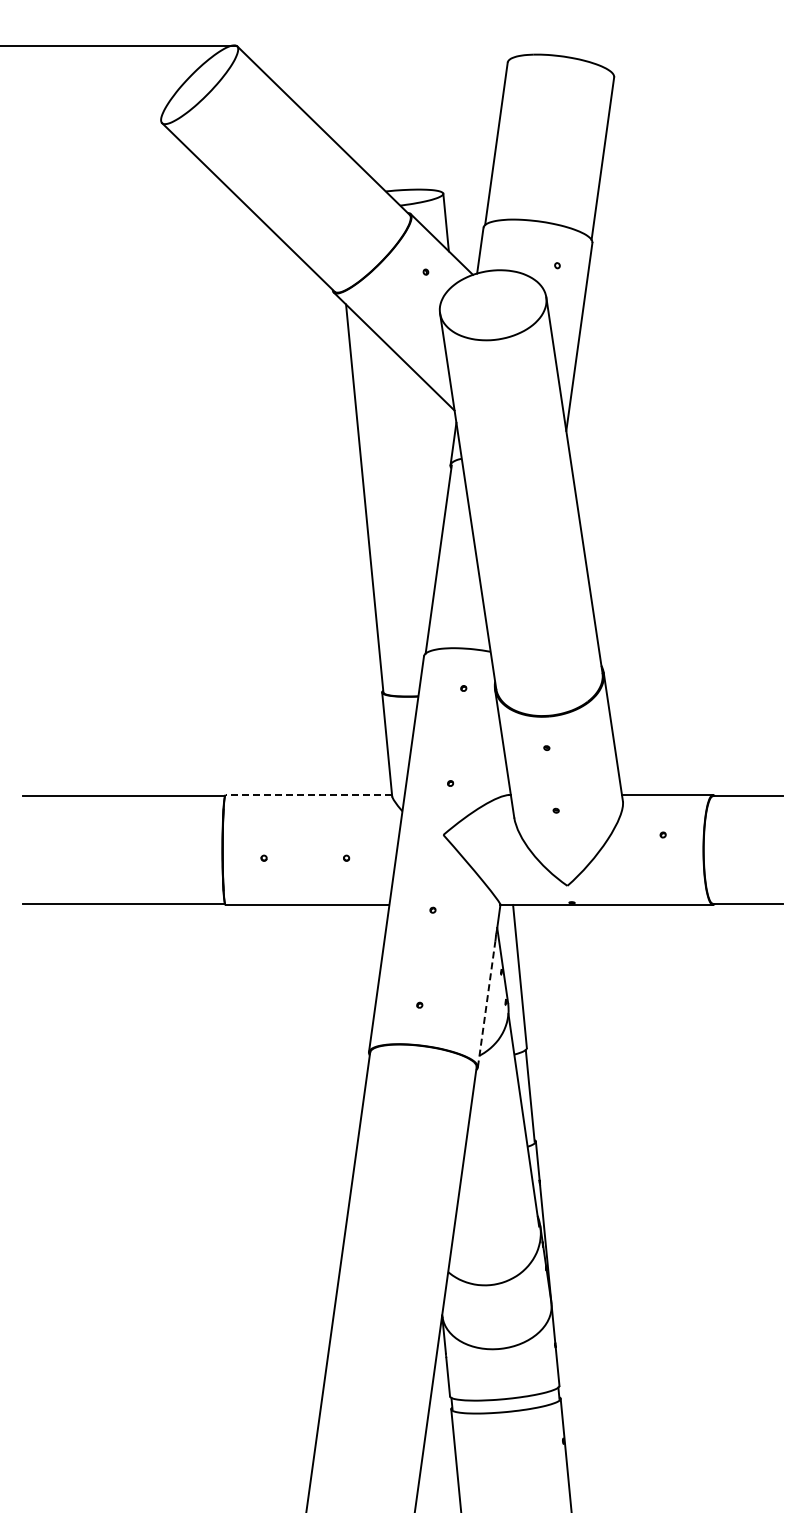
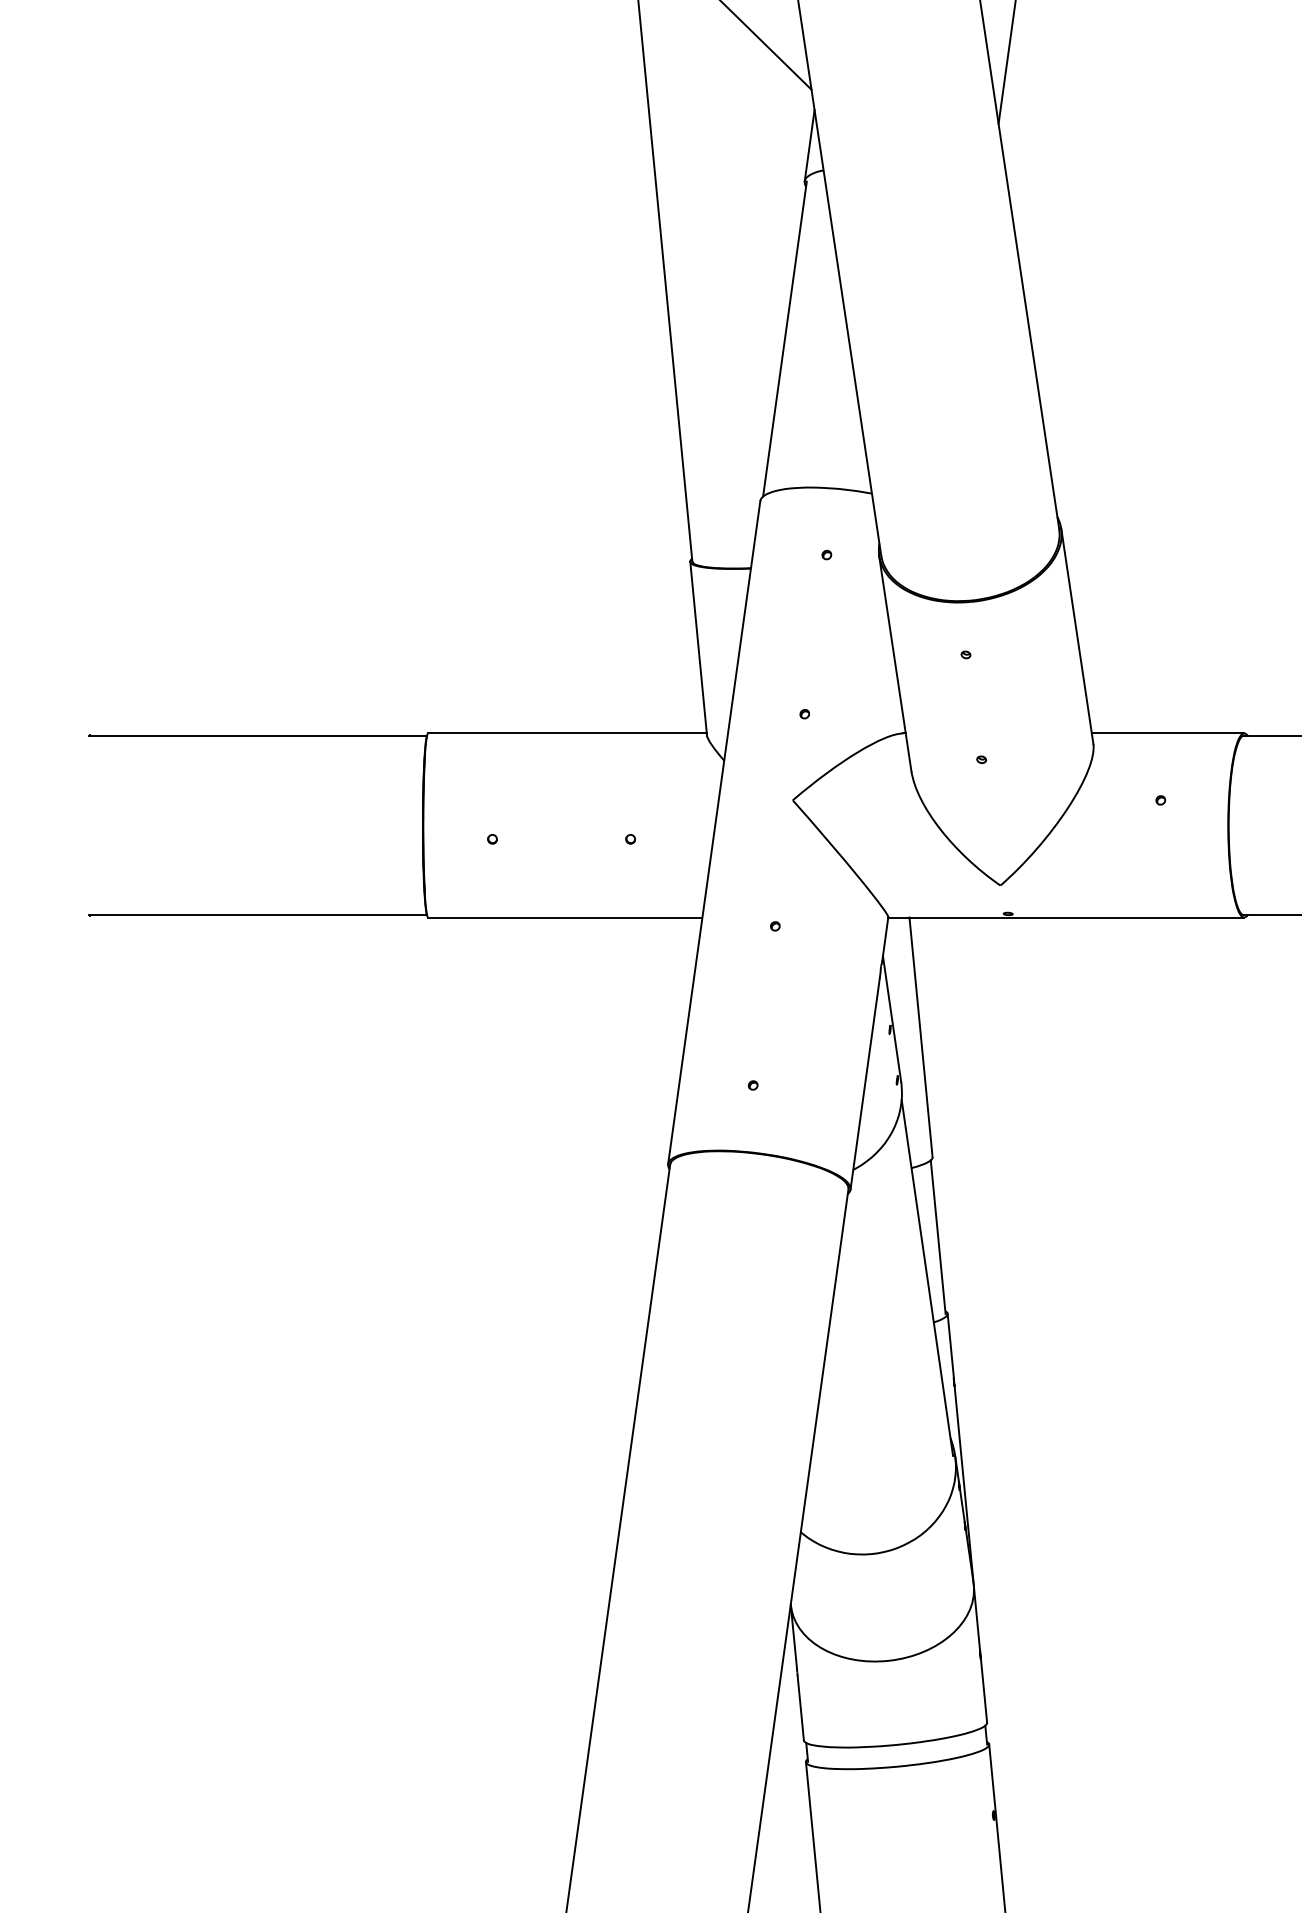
line: (308, 795) -> (566, 734), dashed -> solid
line: (486, 1004) -> (864, 1084), dashed -> solid

